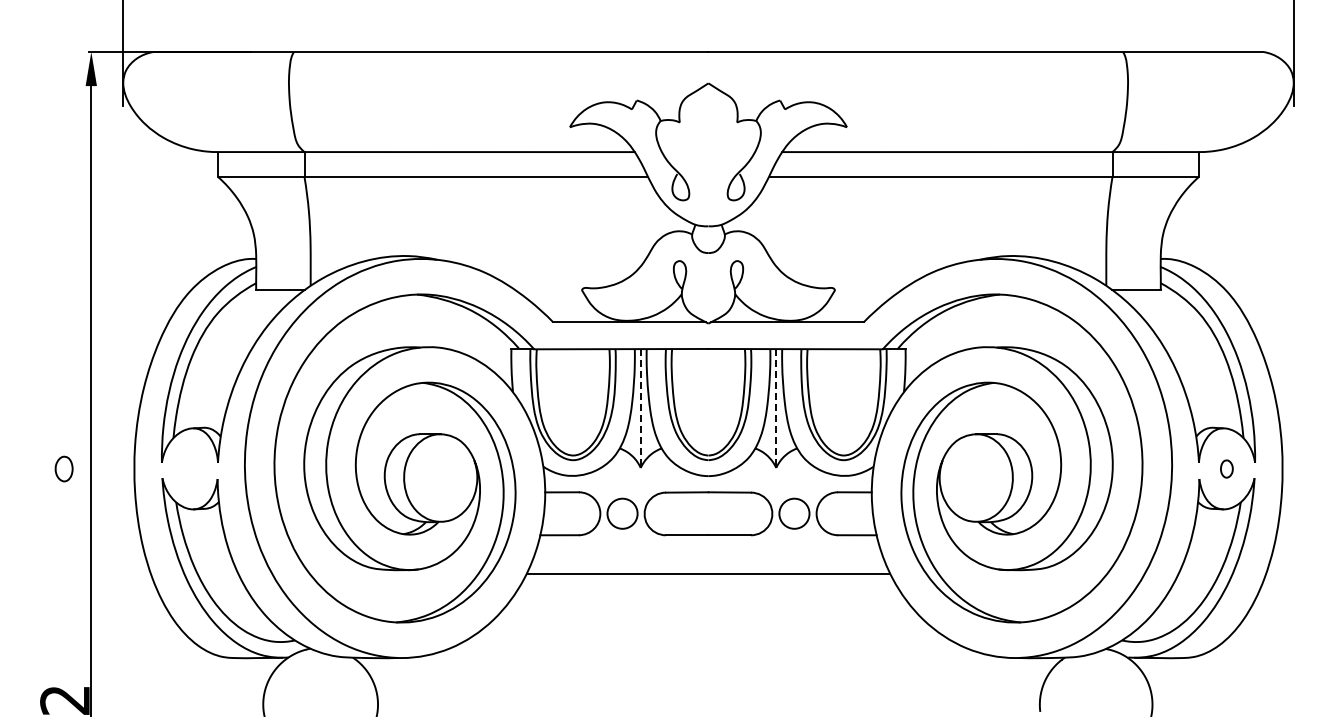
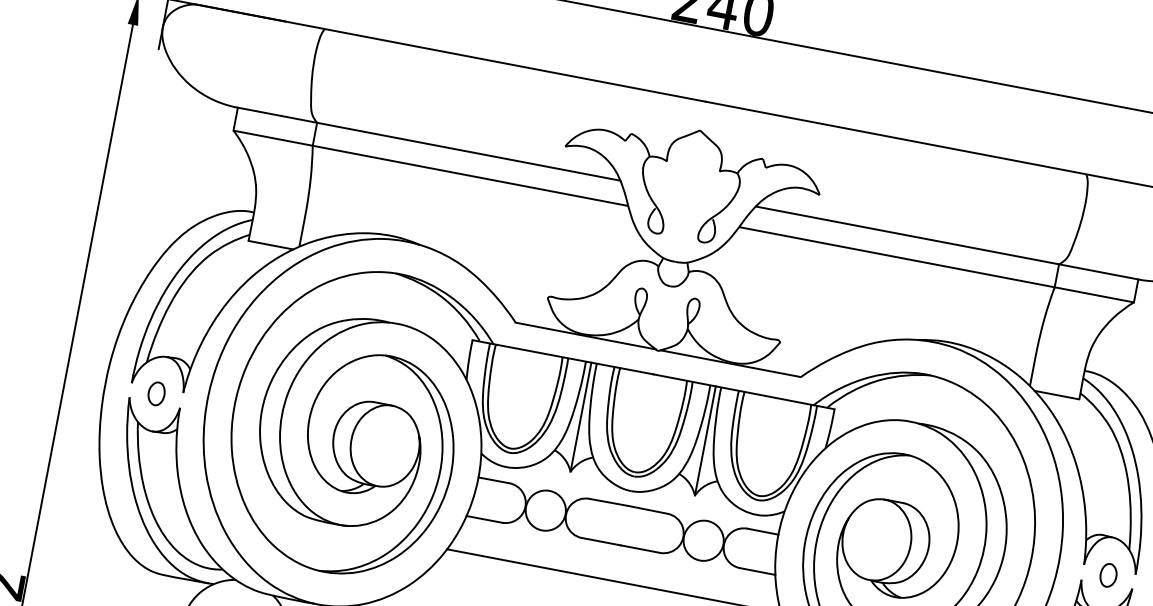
line: (640, 409) -> (580, 418), dashed -> solid
line: (776, 409) -> (705, 441), dashed -> solid
part: (63, 468) -> (156, 393), moved
part: (1226, 468) -> (1108, 574), size x1.43
circle: (622, 513) -> (545, 510), size x1.43
circle: (793, 513) -> (702, 540), size x1.43

